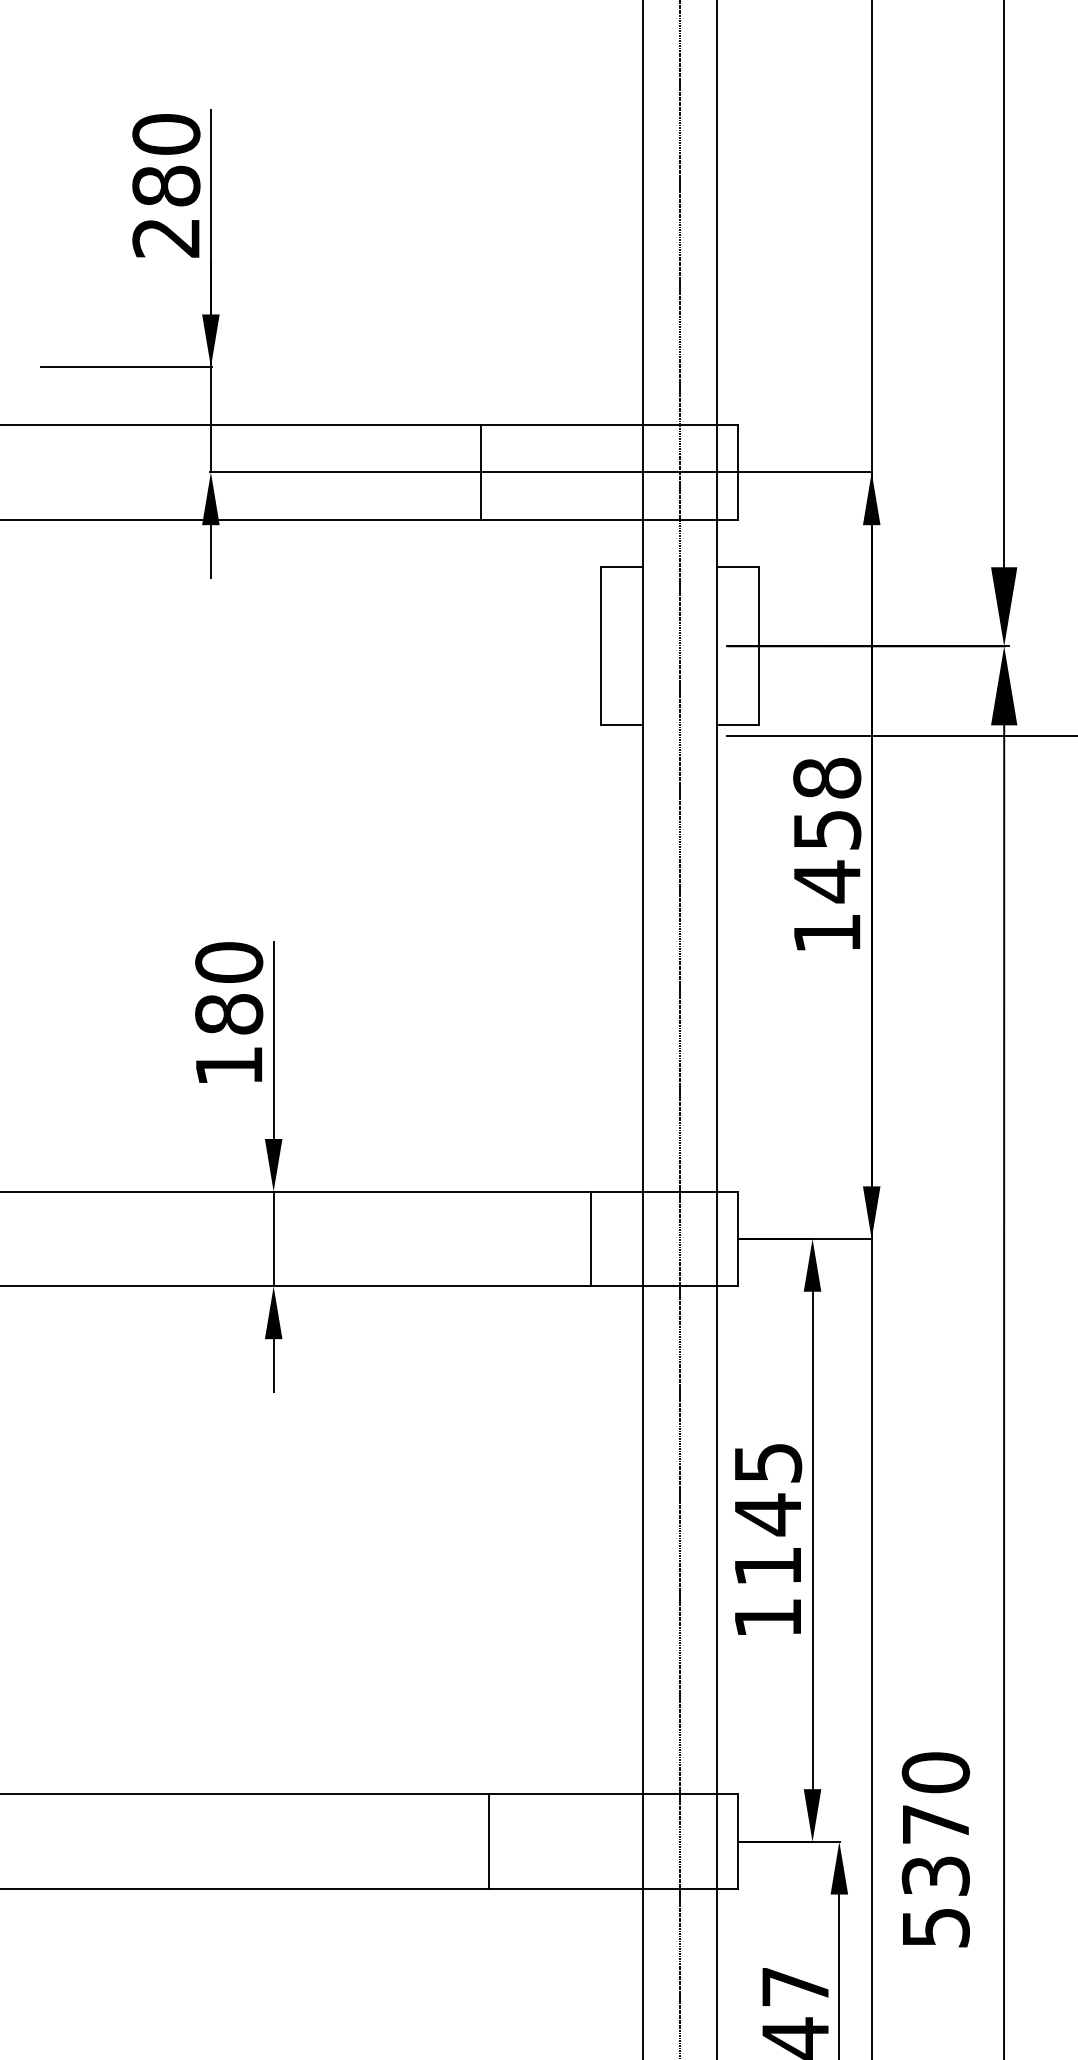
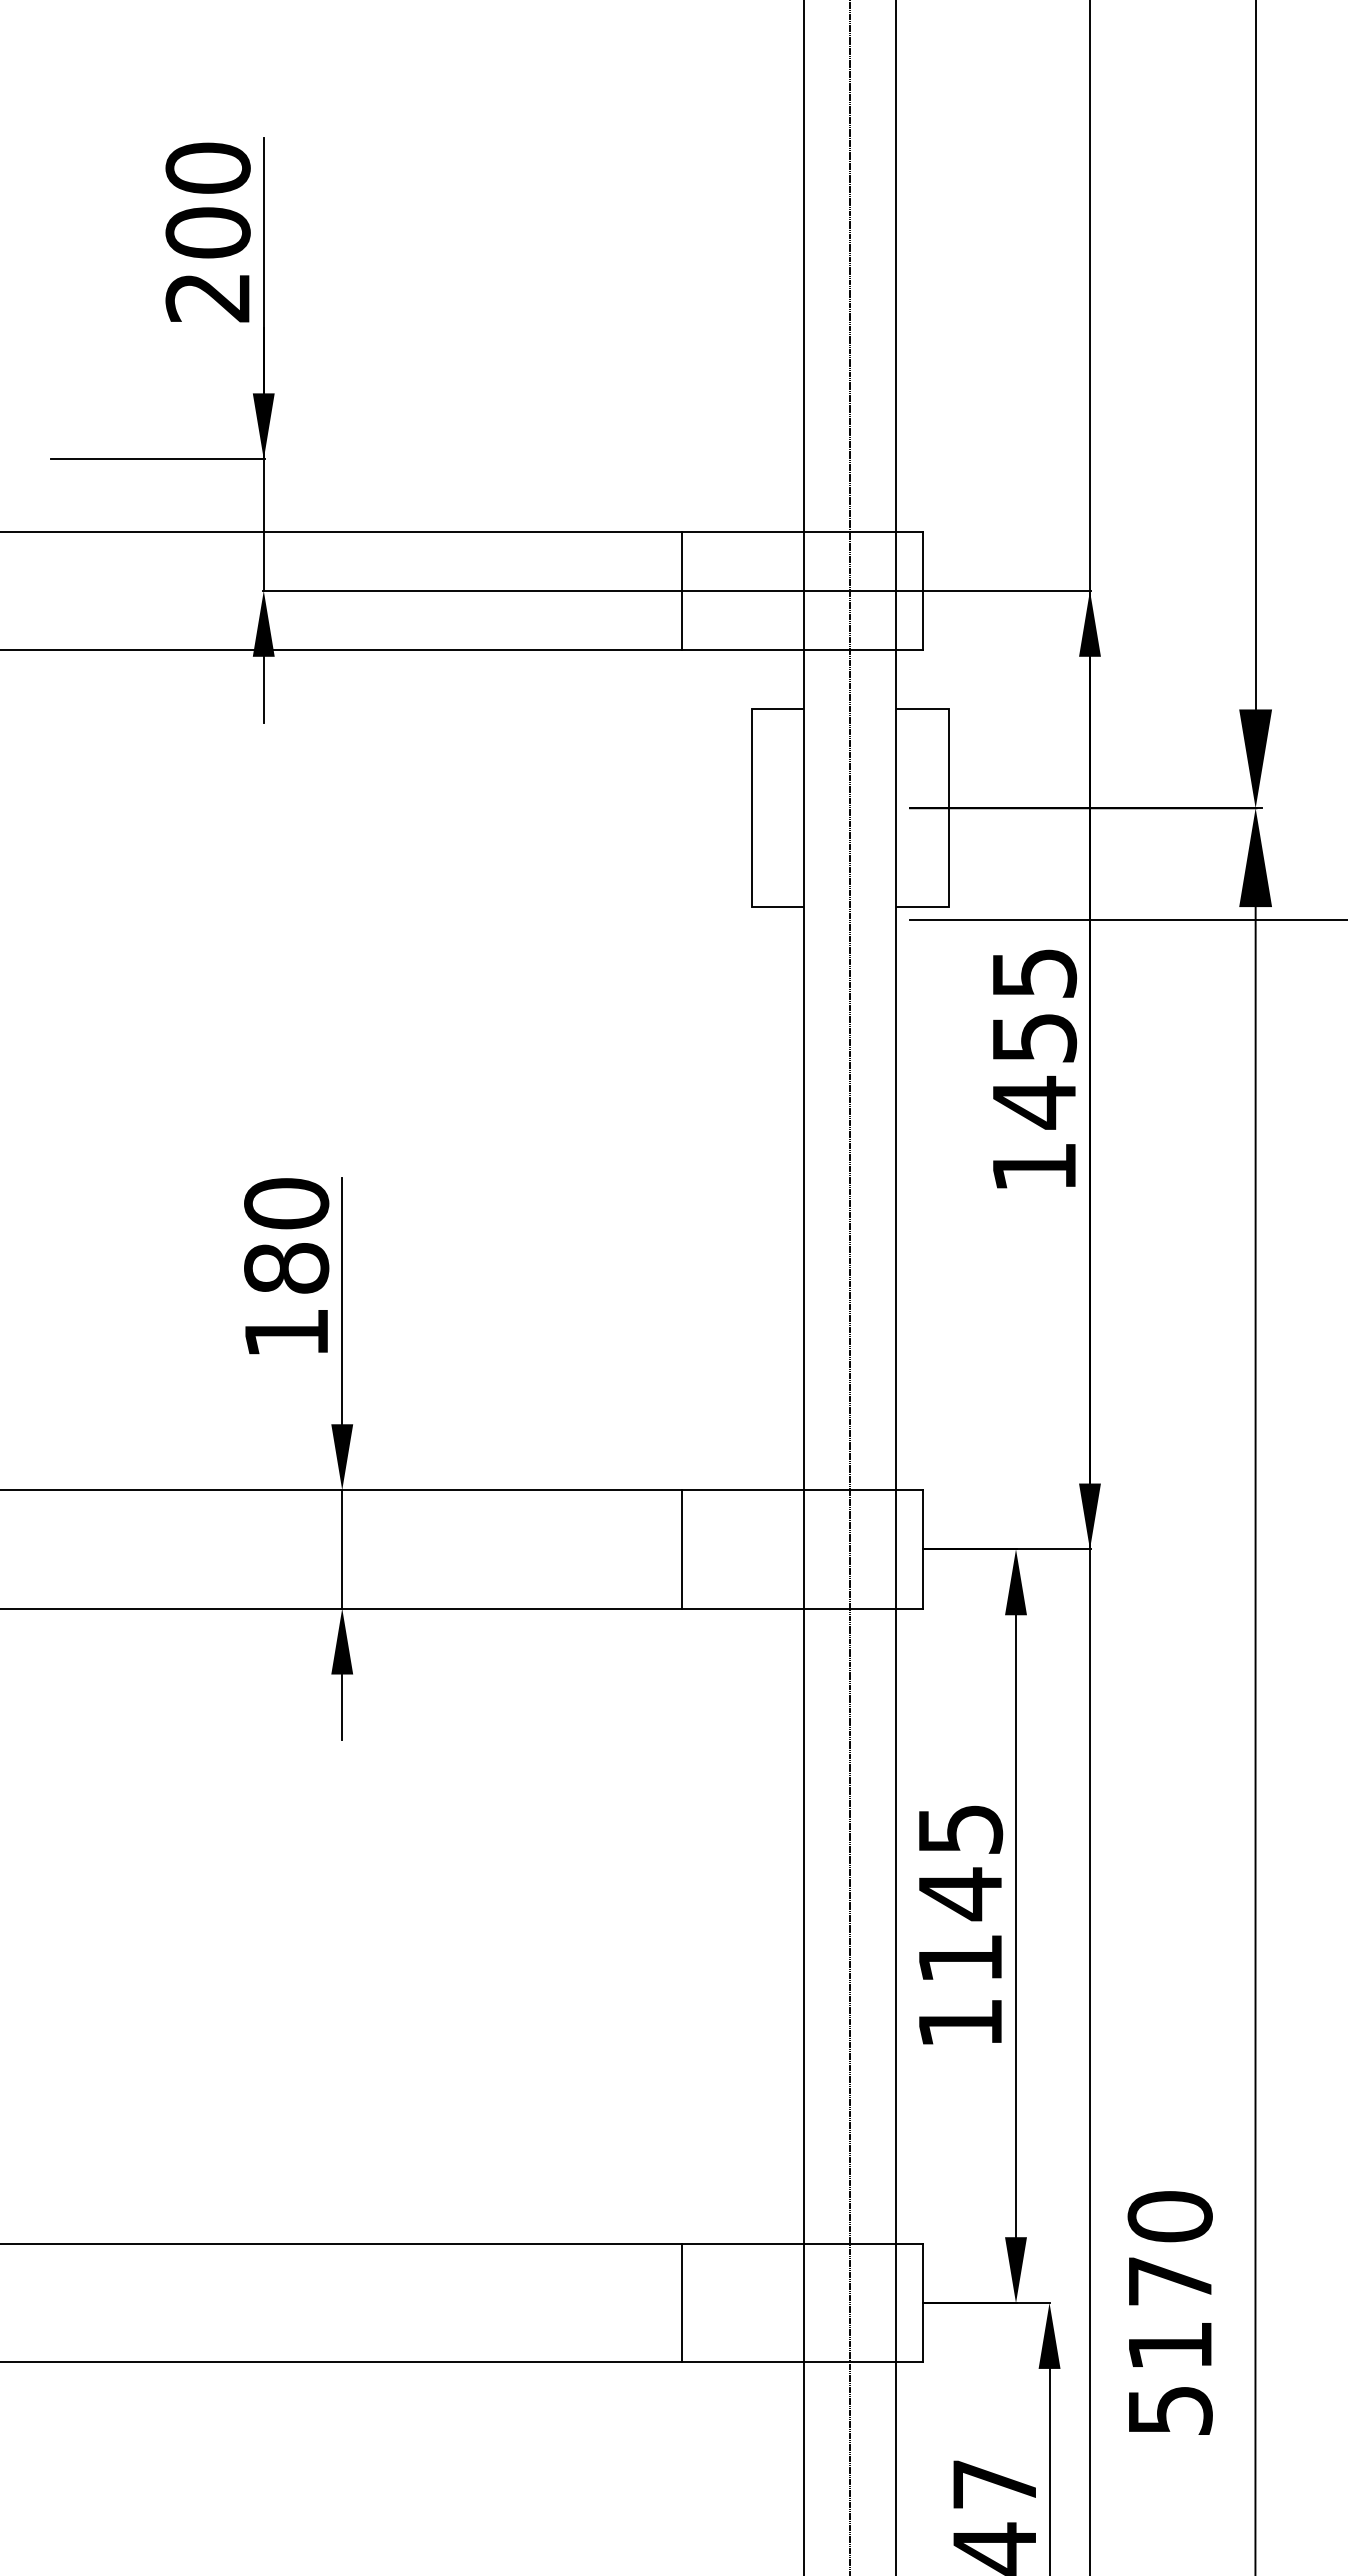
text: (165, 185) -> (207, 232), 280 -> 200
line: (481, 472) -> (681, 590), moved
text: (827, 777) -> (1034, 972), 1458 -> 1455
line: (590, 1239) -> (681, 1549), moved
line: (489, 1841) -> (681, 2302), moved
text: (935, 1875) -> (1169, 2345), 5370 -> 5170

